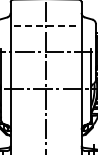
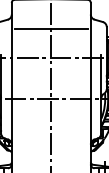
line: (46, 25) -> (51, 28), dashed -> solid

